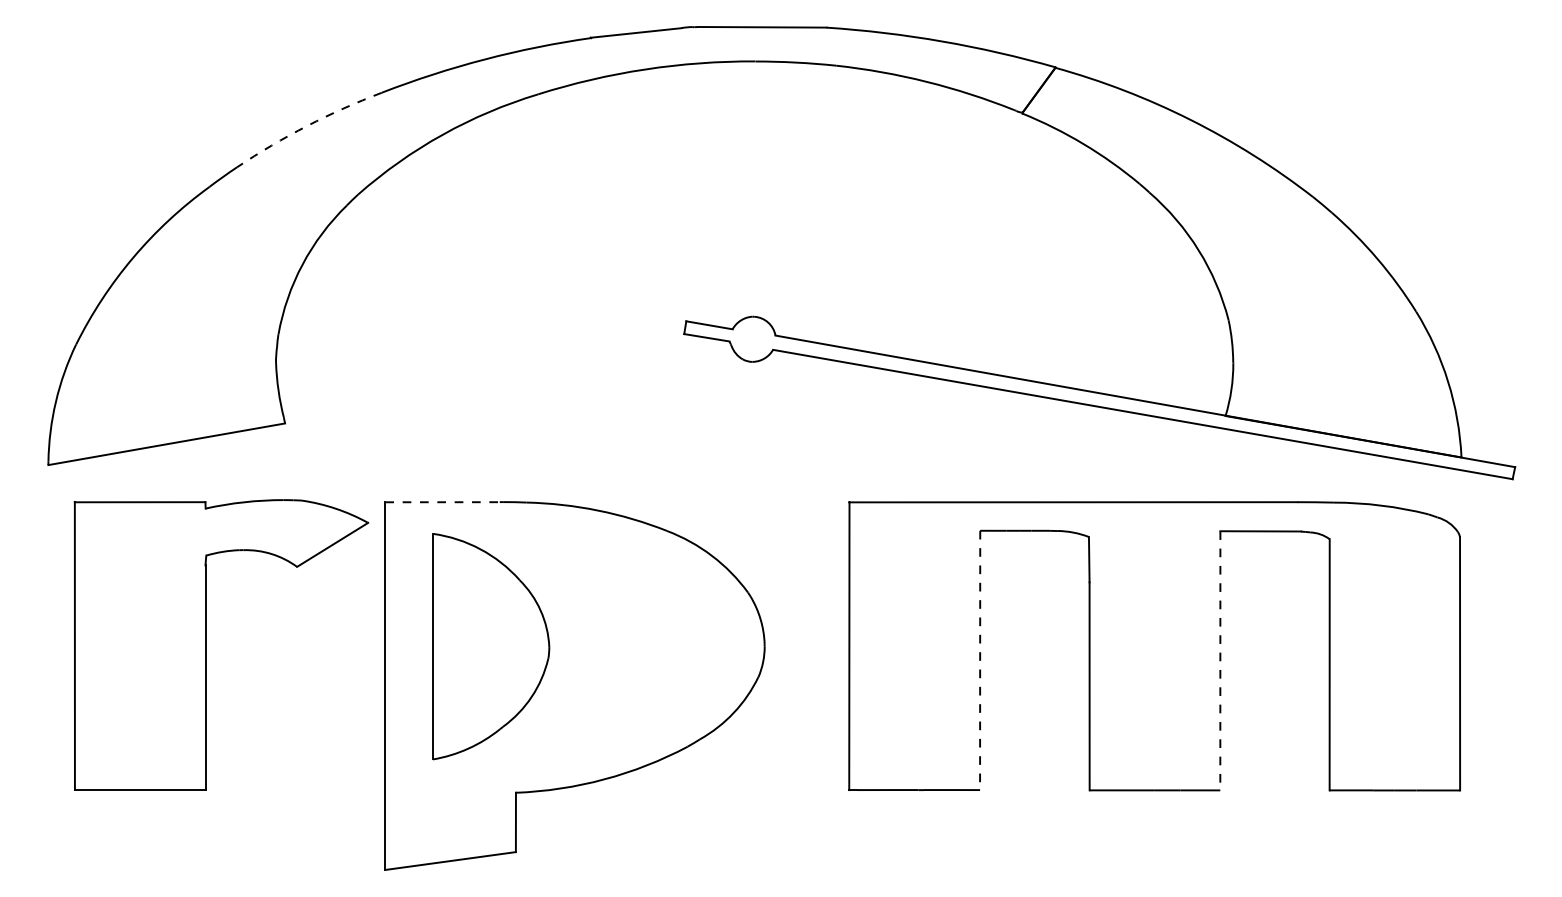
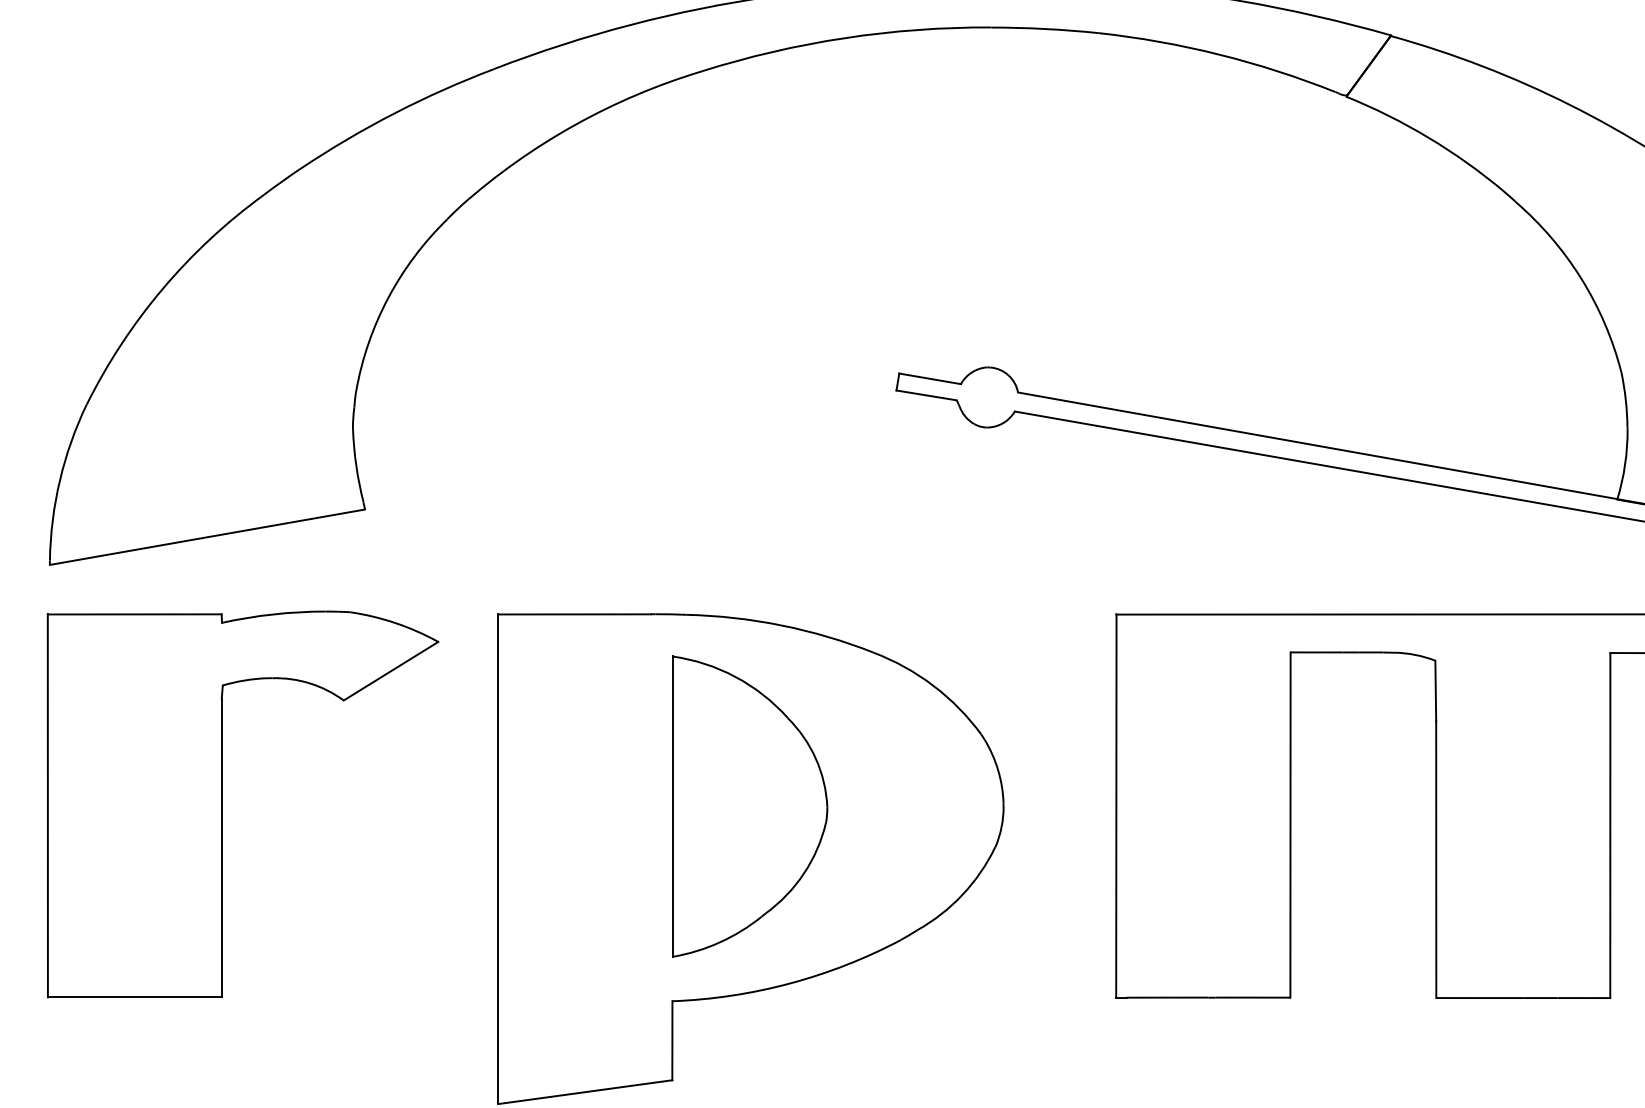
arc: (307, 125) -> (394, 112), dashed -> solid
line: (443, 502) -> (575, 614), dashed -> solid
part: (206, 644) -> (223, 803), moved
part: (491, 646) -> (750, 806), moved
line: (980, 660) -> (1290, 825), dashed -> solid
line: (1220, 660) -> (1610, 825), dashed -> solid

